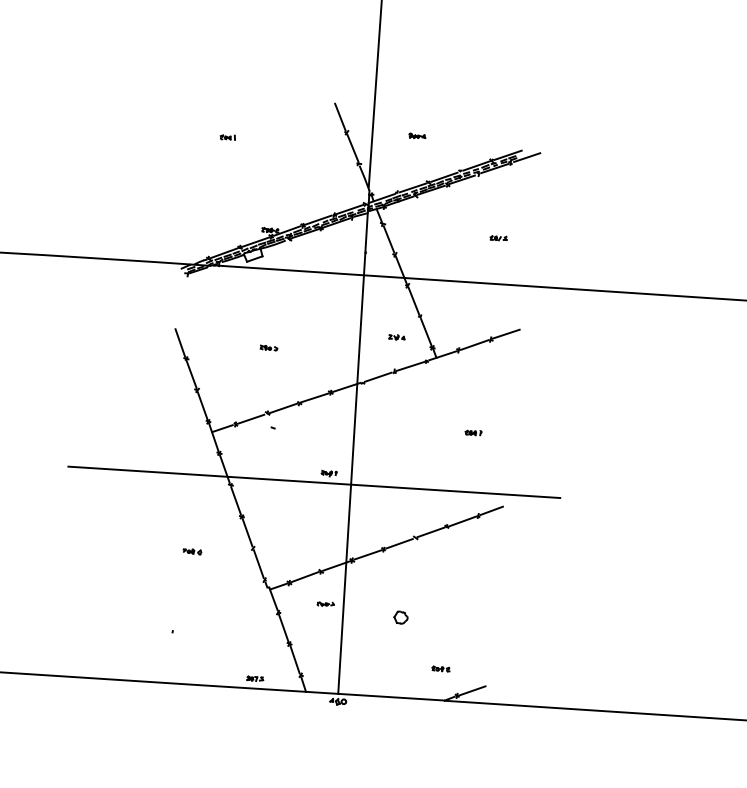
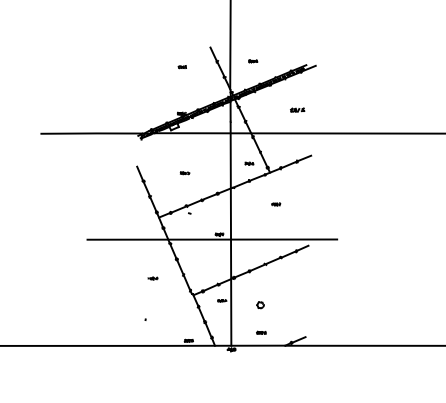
part: (226, 138) -> (181, 67), moved
part: (498, 238) -> (297, 110), size x1.6
part: (474, 433) -> (276, 204), moved
part: (441, 668) -> (261, 332), moved

